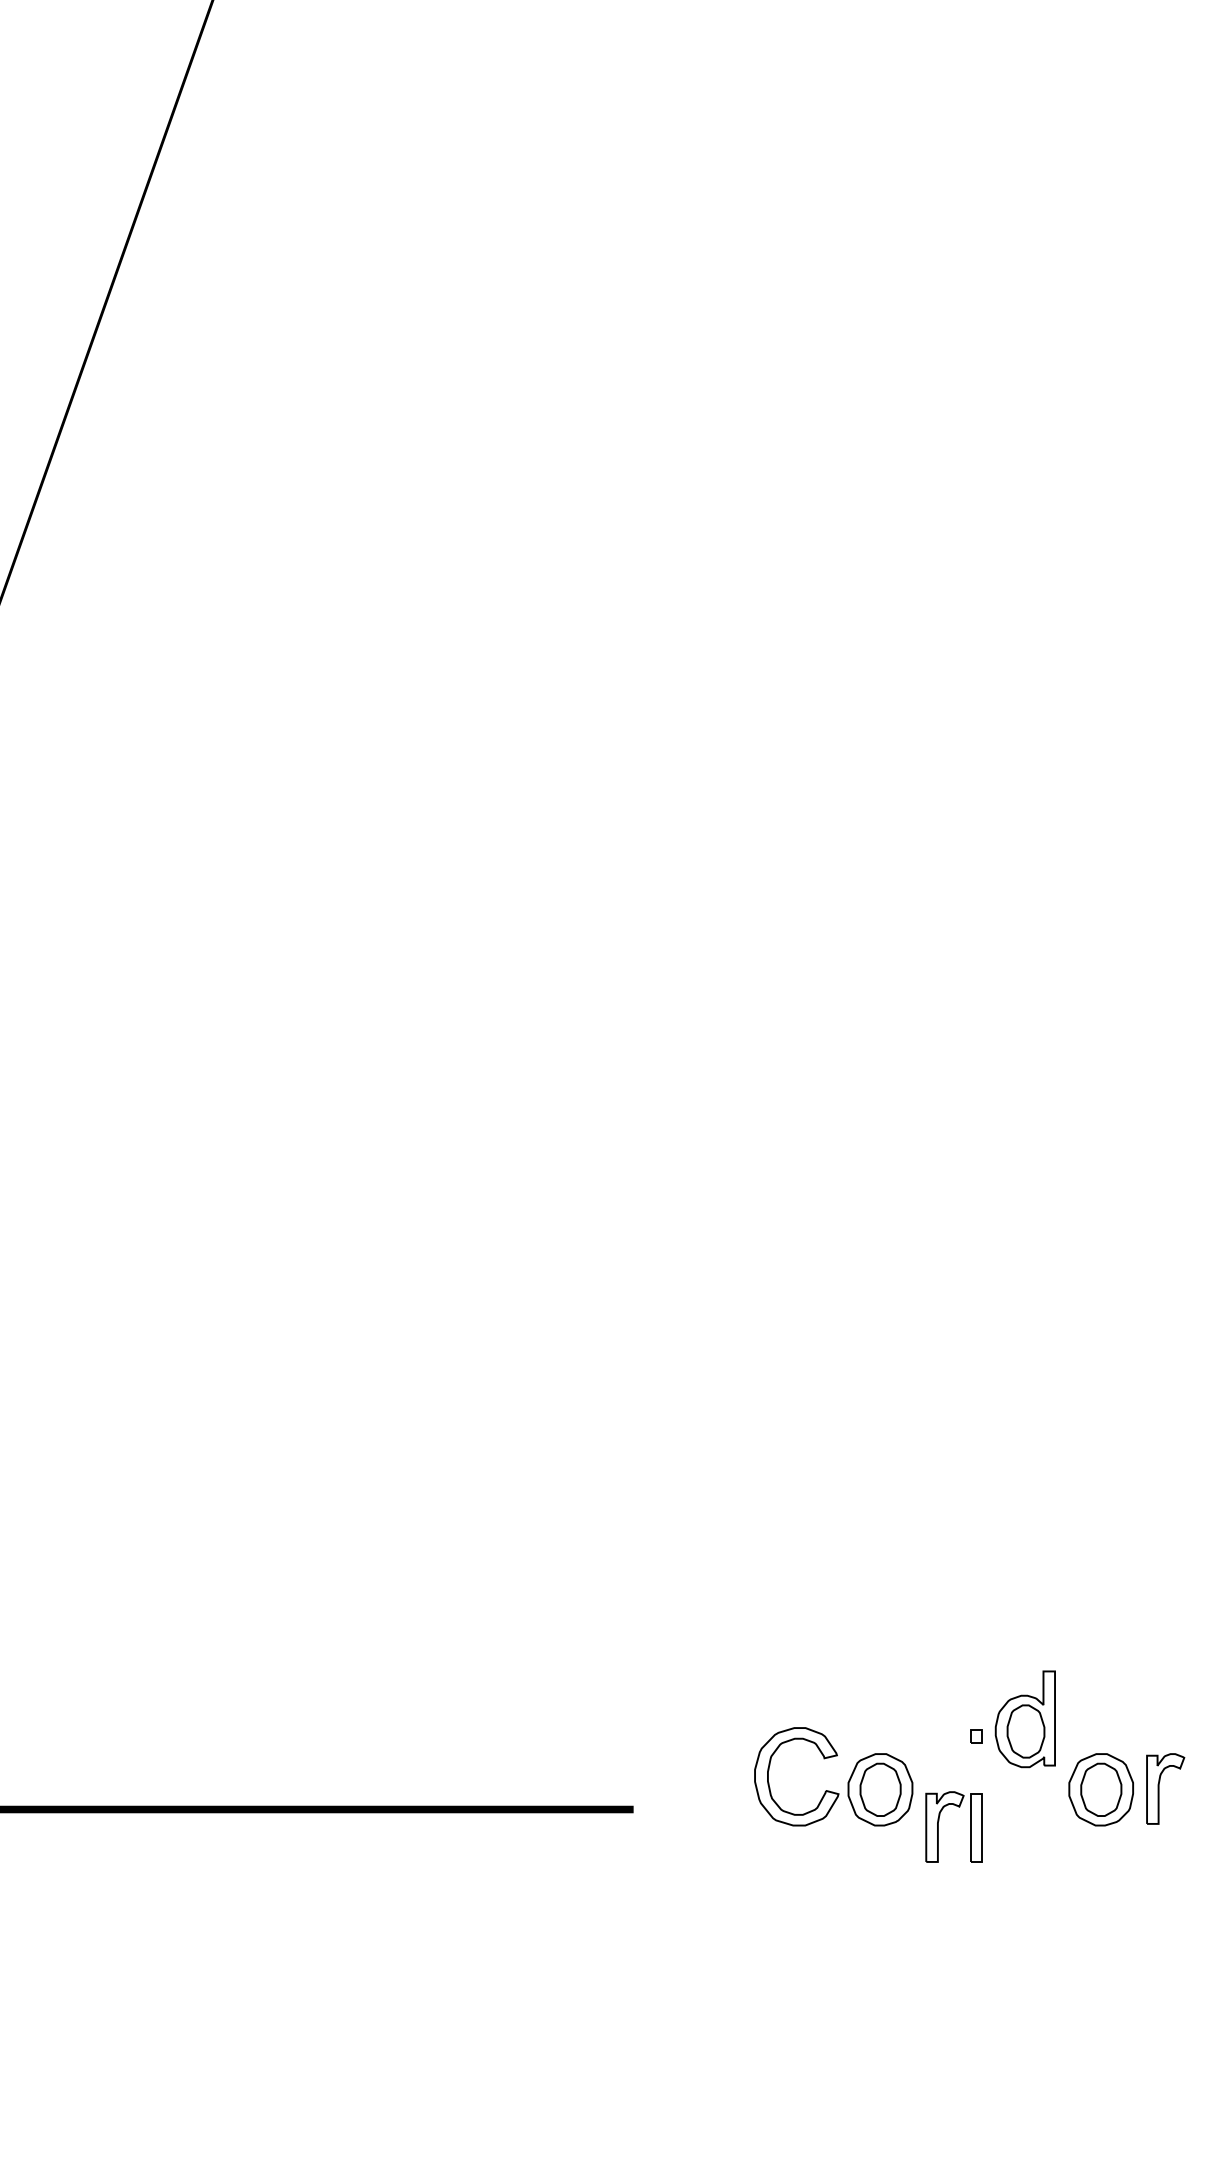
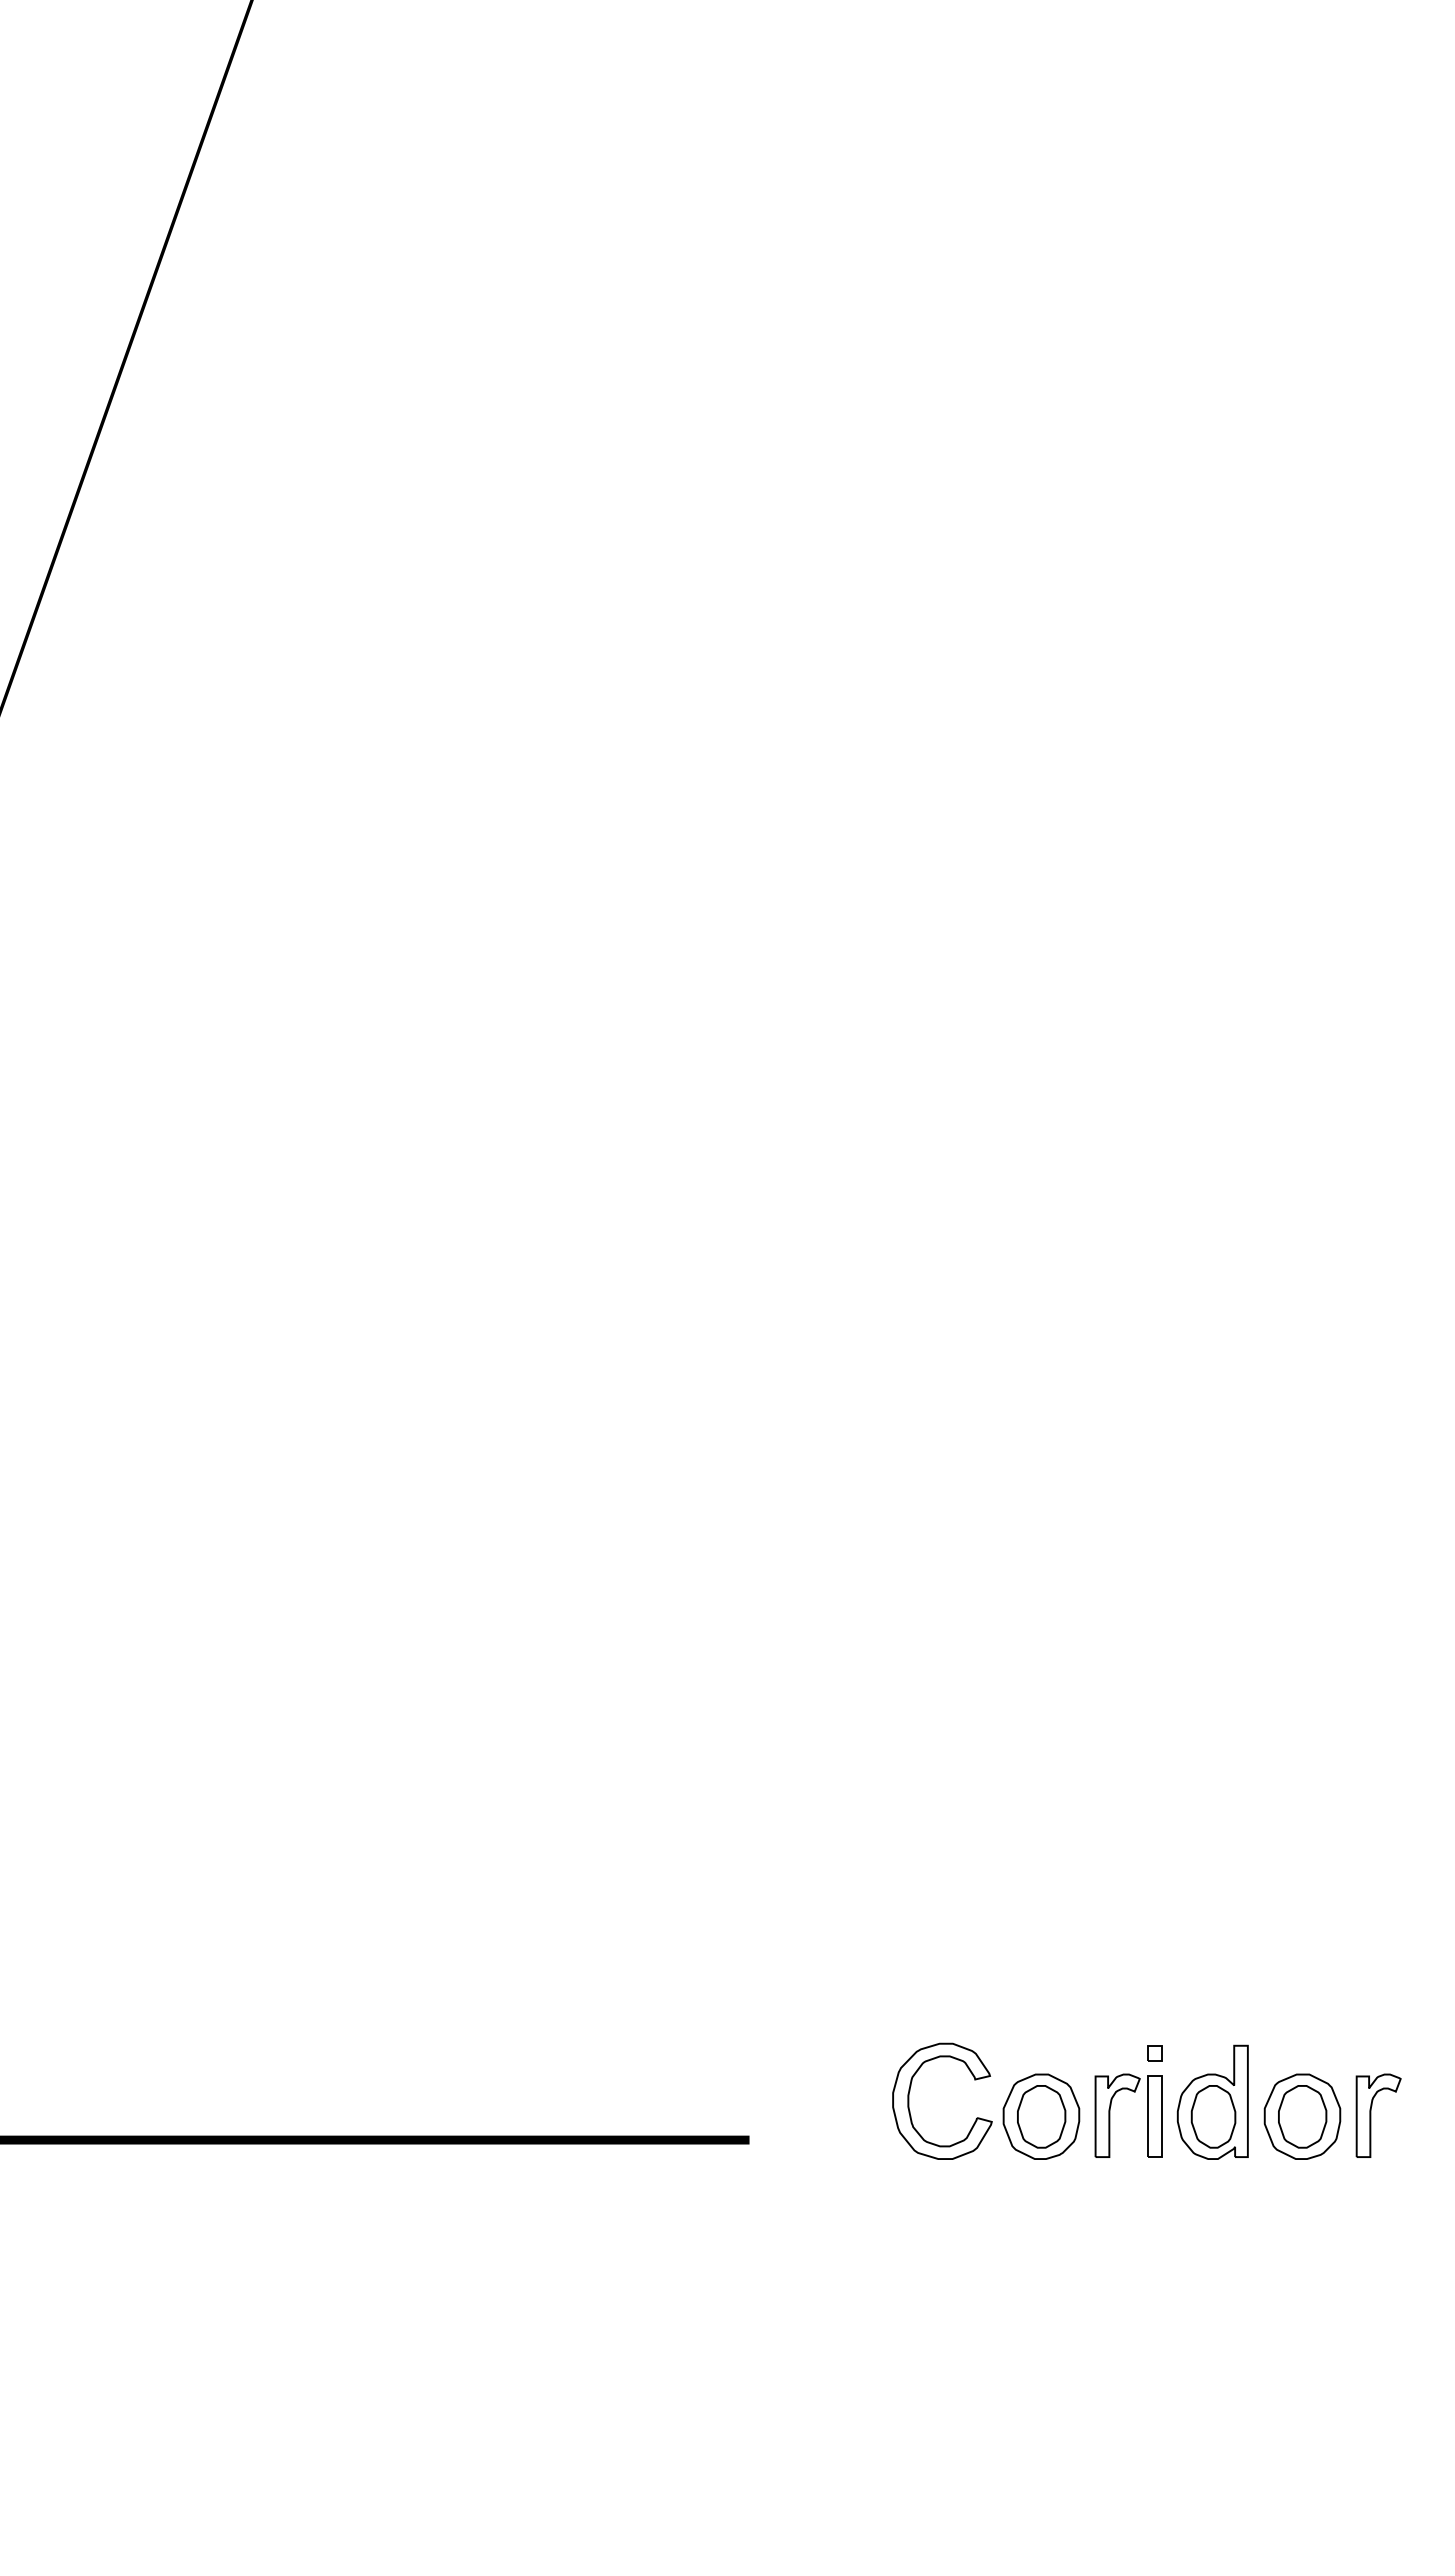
part: (1025, 1718) -> (1212, 2101), moved
part: (938, 1826) -> (1110, 2115), moved

